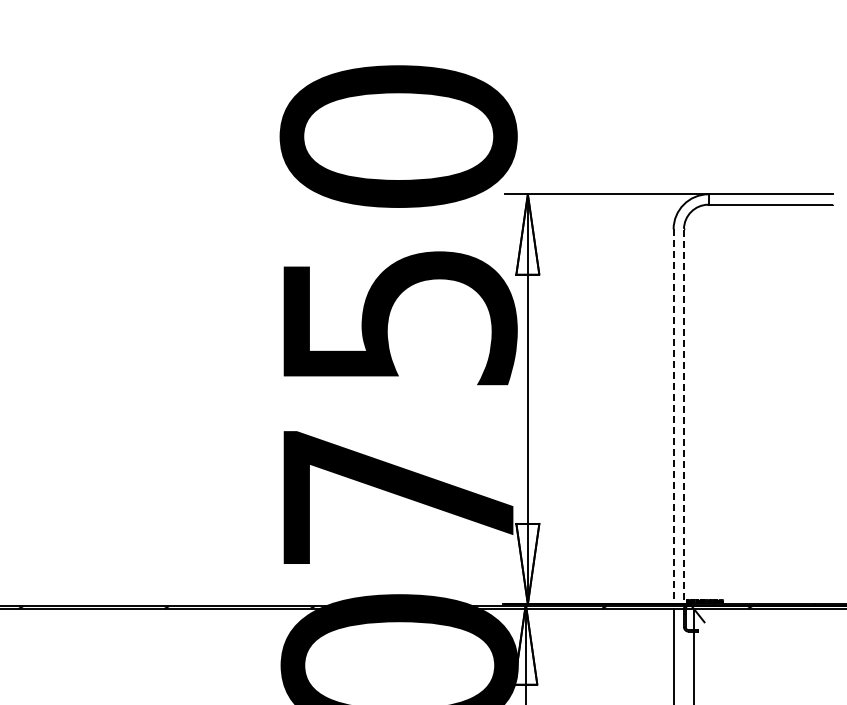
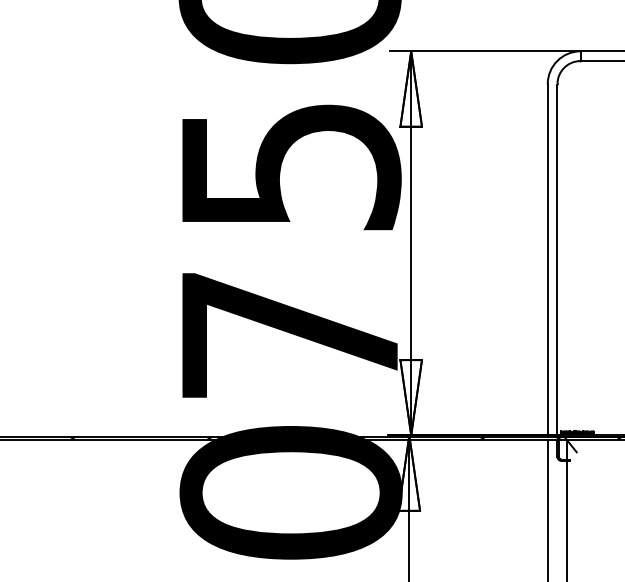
line: (673, 418) -> (547, 261), dashed -> solid
line: (683, 418) -> (557, 261), dashed -> solid

